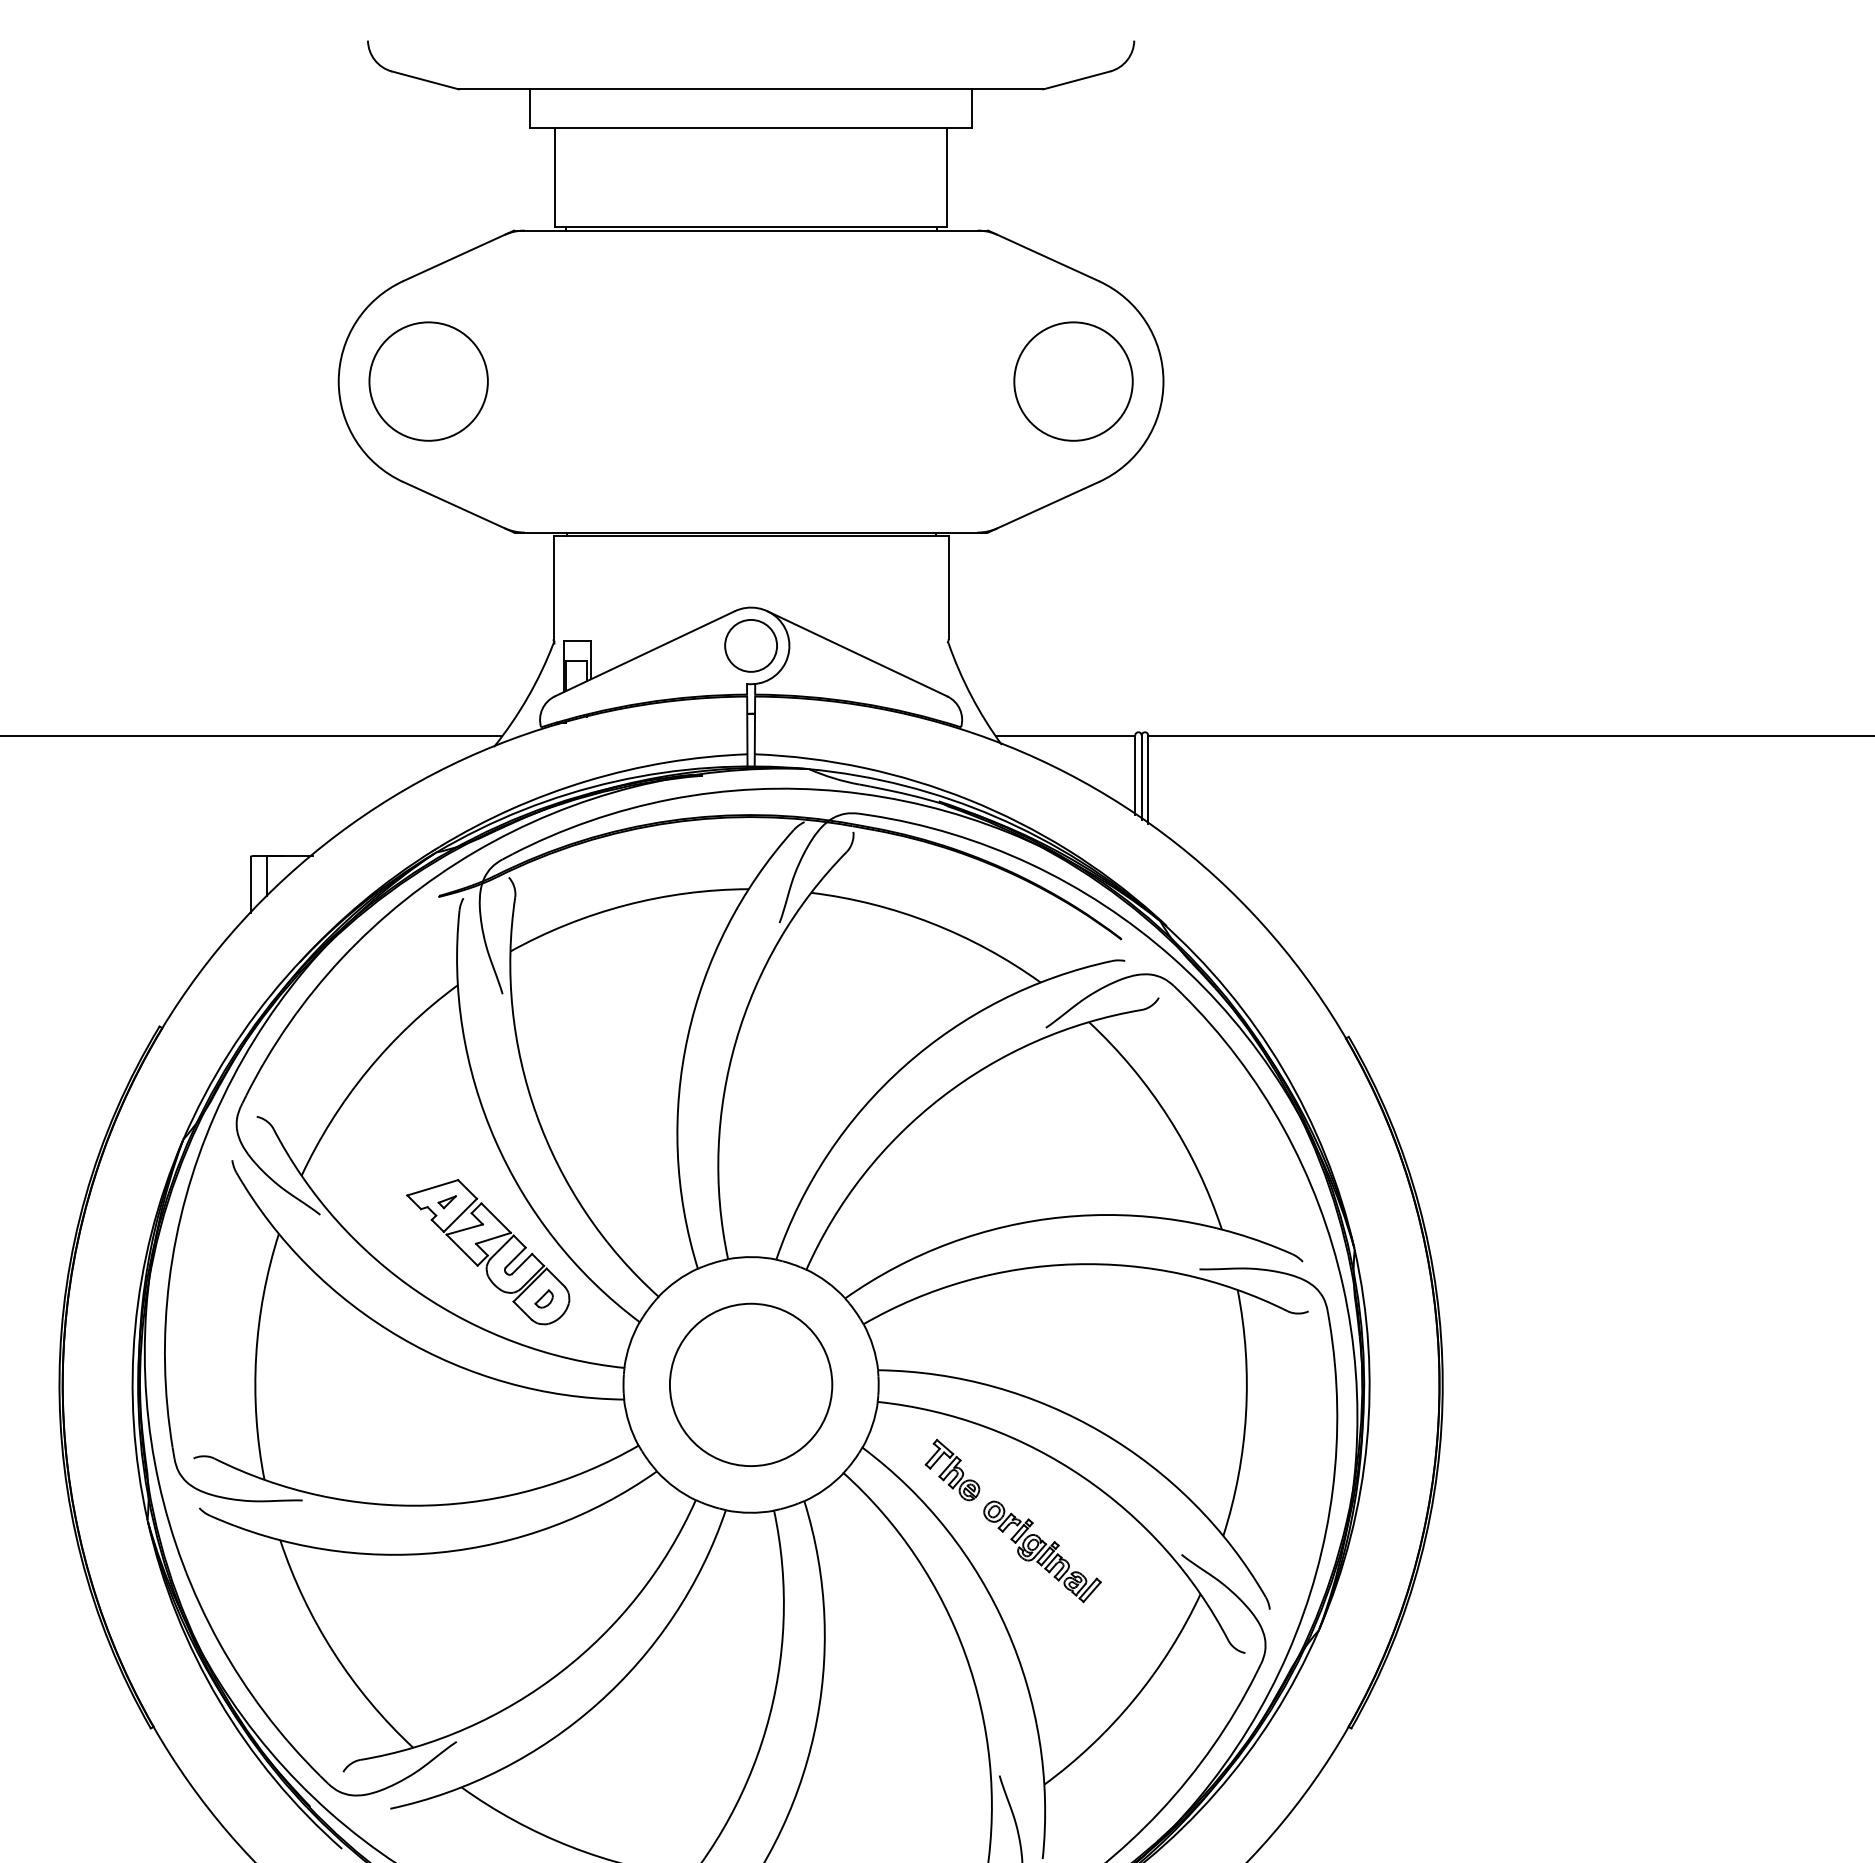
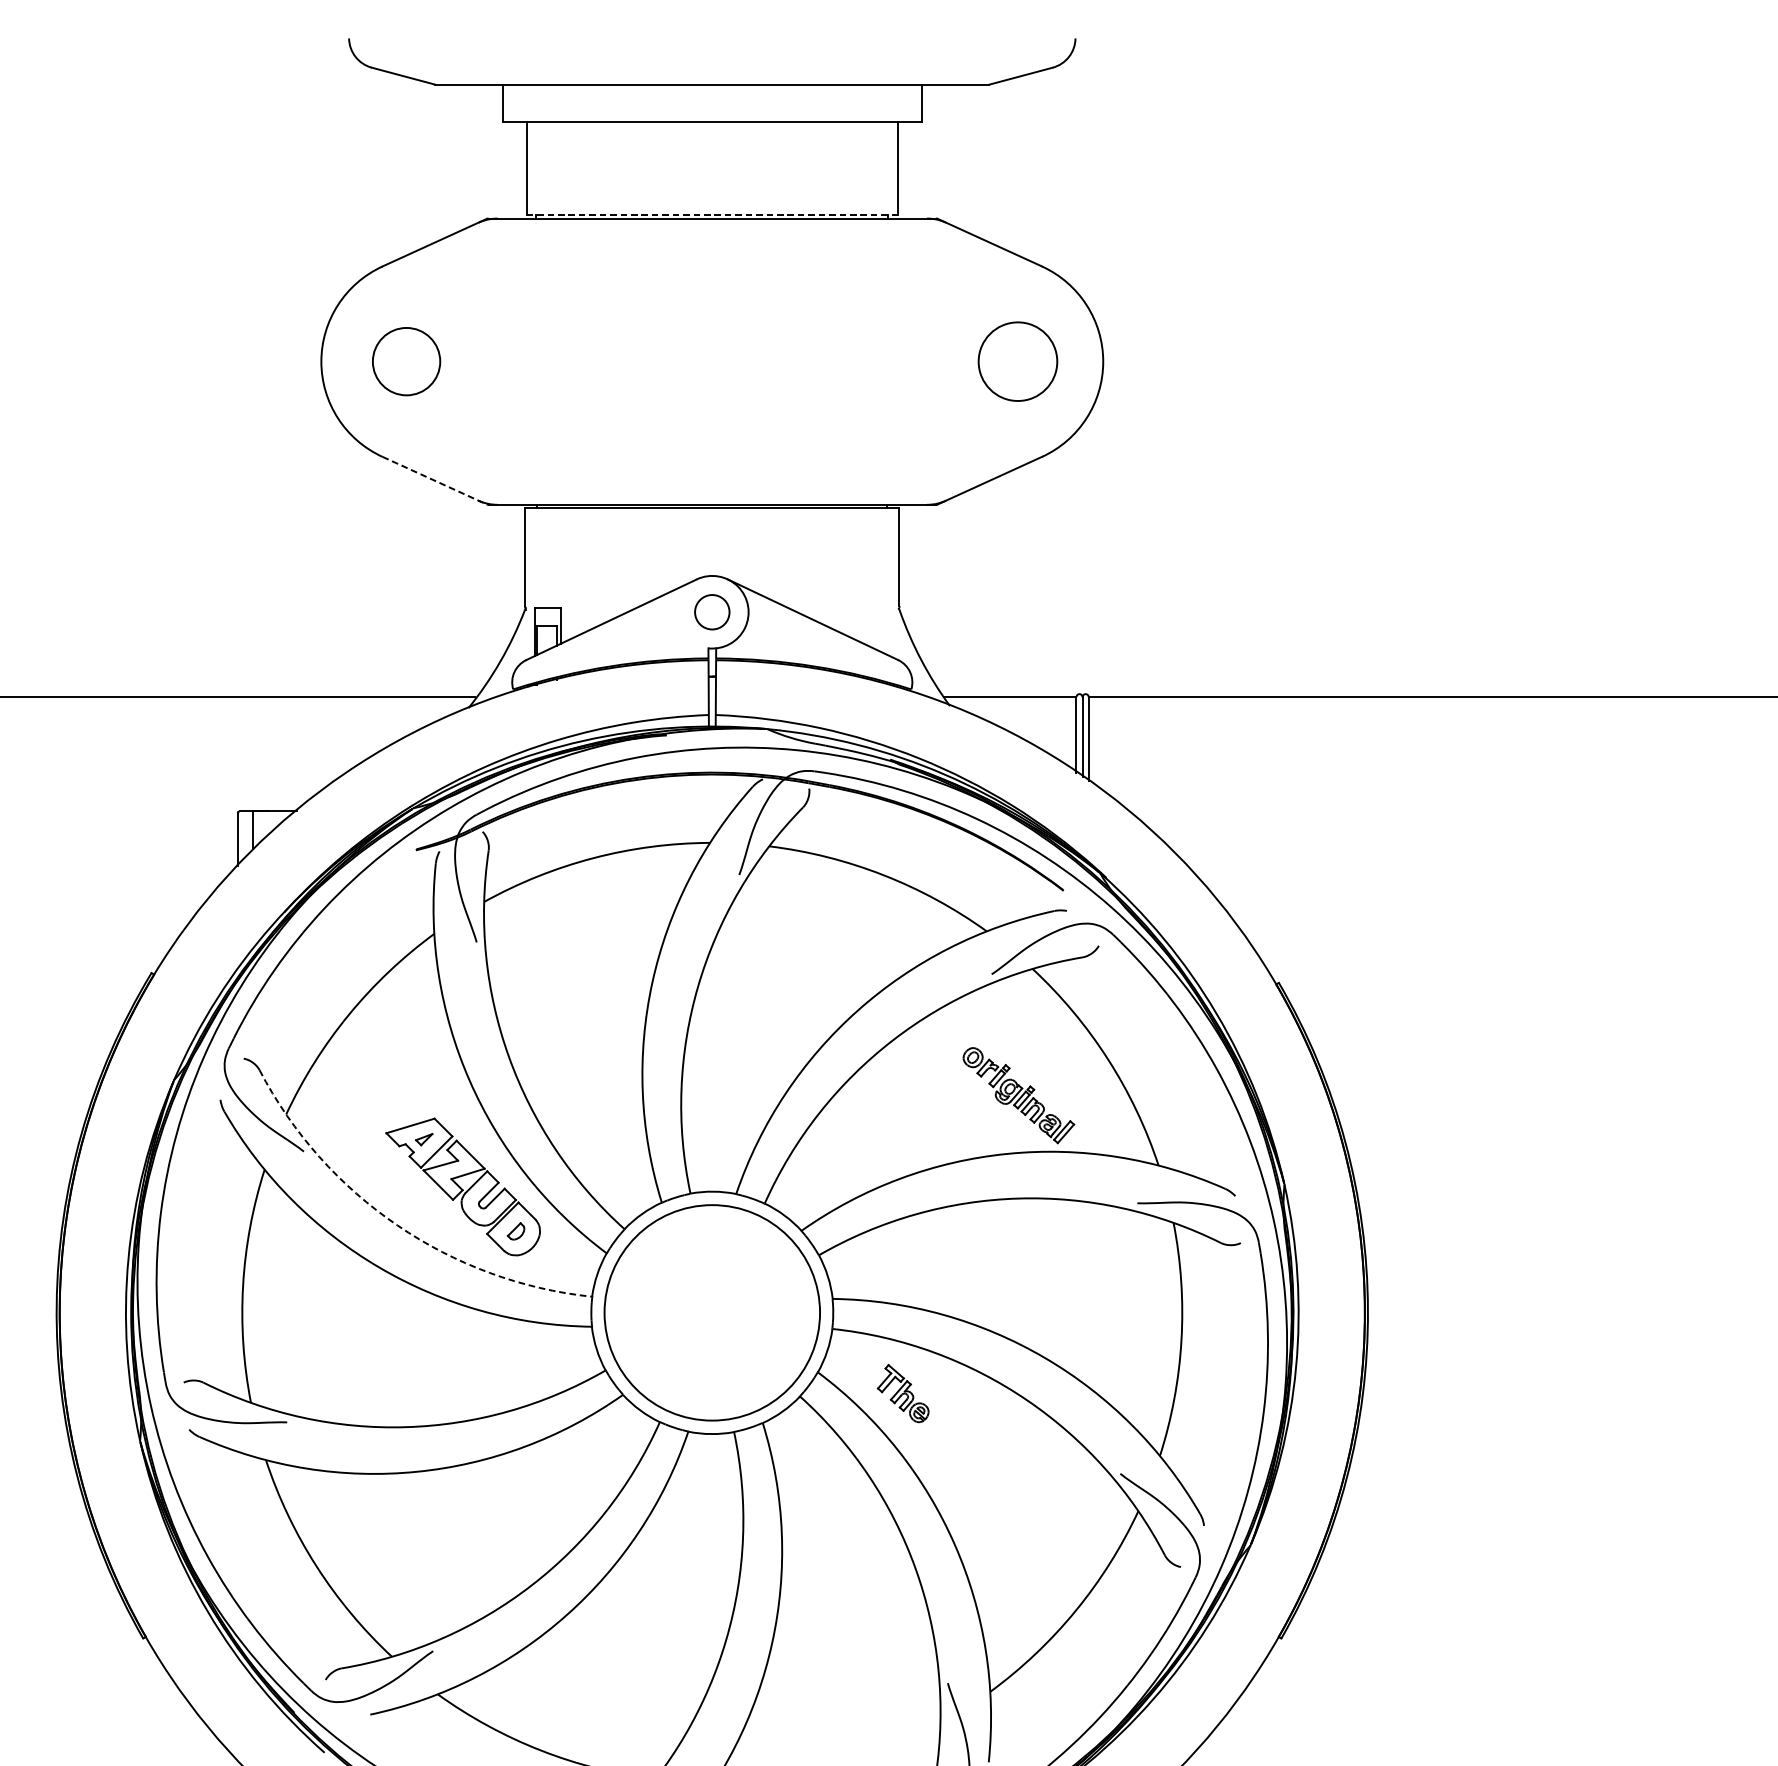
line: (751, 226) -> (712, 214), solid -> dashed
circle: (428, 381) -> (406, 361), size x0.6
circle: (1073, 381) -> (1017, 361), size x0.7
line: (458, 507) -> (434, 481), solid -> dashed
circle: (751, 645) -> (712, 611), size x0.7
arc: (418, 1292) -> (396, 1225), solid -> dashed
circle: (750, 1384) -> (711, 1312), size x1.4
part: (1042, 1551) -> (1018, 1095), moved

